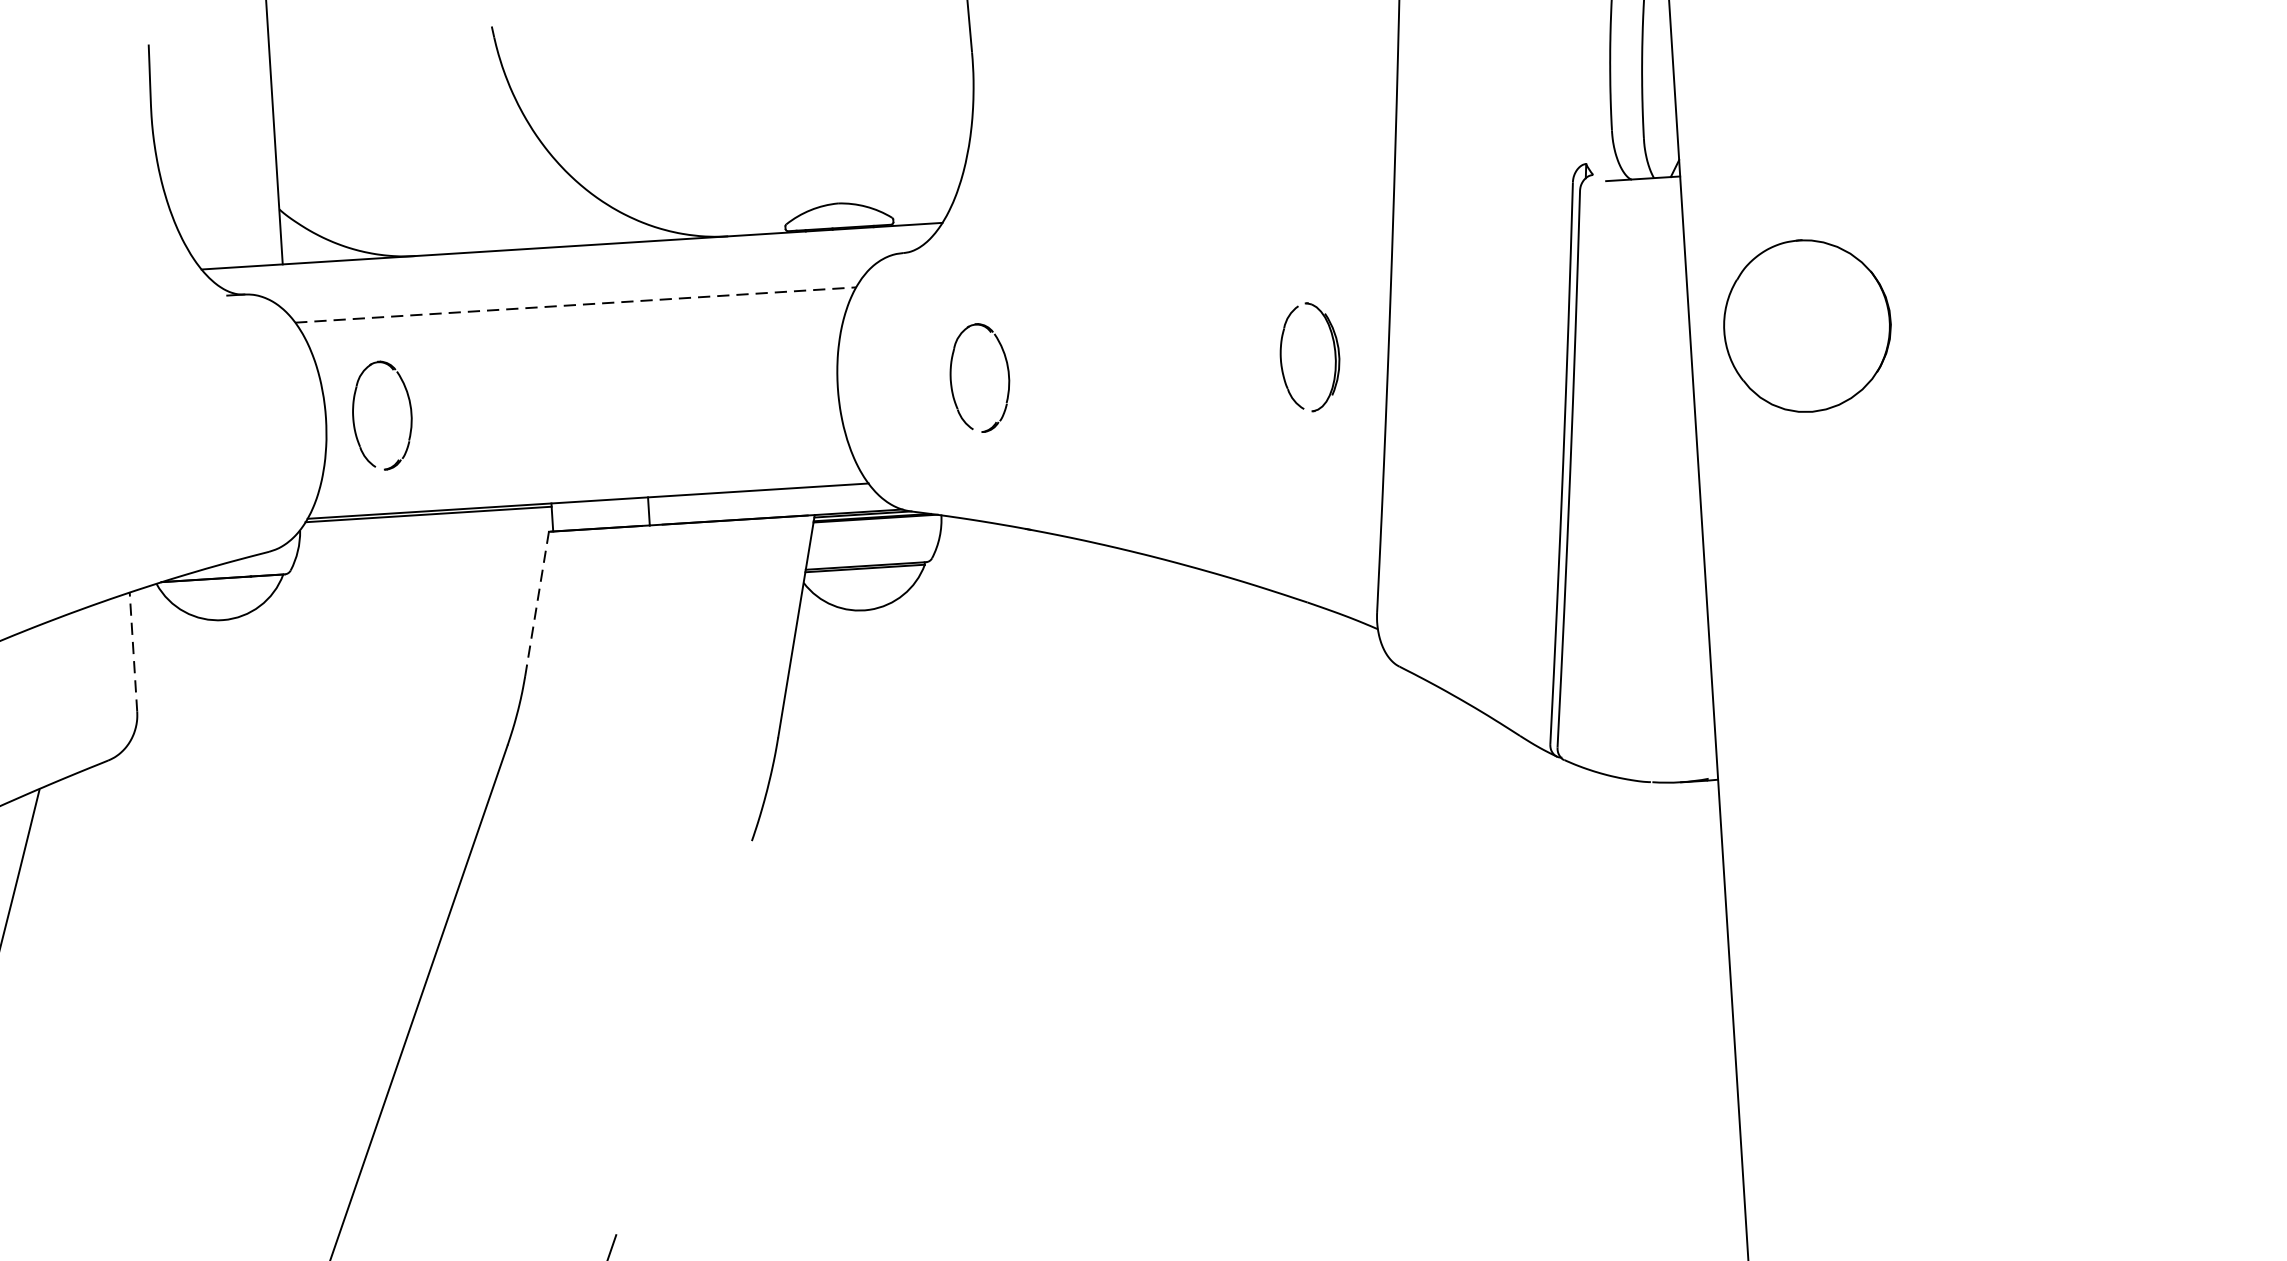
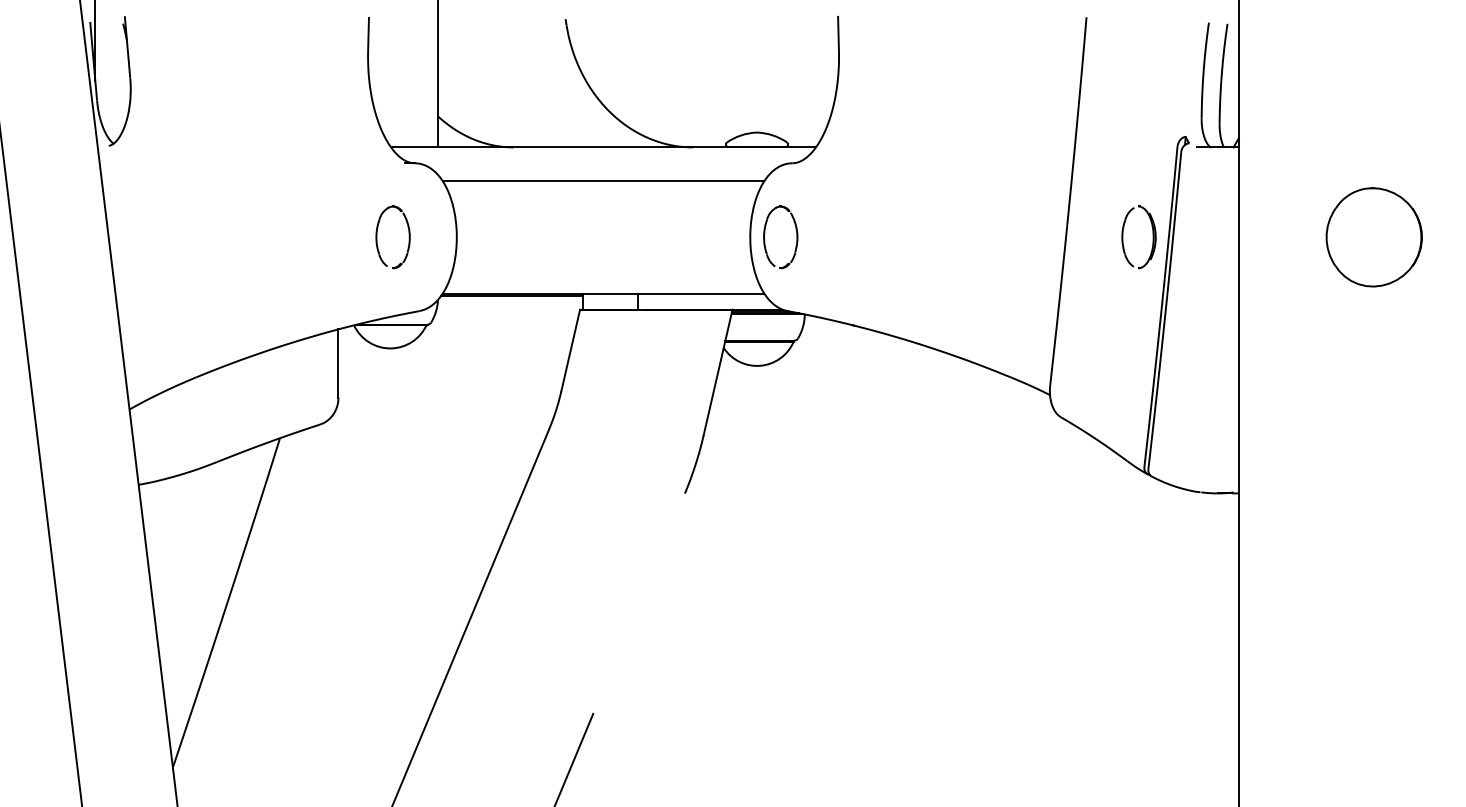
line: (575, 305) -> (603, 181), dashed -> solid
part: (1806, 326) -> (1373, 237), moved
part: (1333, 356) -> (1152, 237), moved
part: (953, 385) -> (765, 240), moved
part: (355, 417) -> (377, 237), moved
line: (536, 603) -> (570, 350), dashed -> solid
line: (133, 652) -> (338, 363), dashed -> solid

